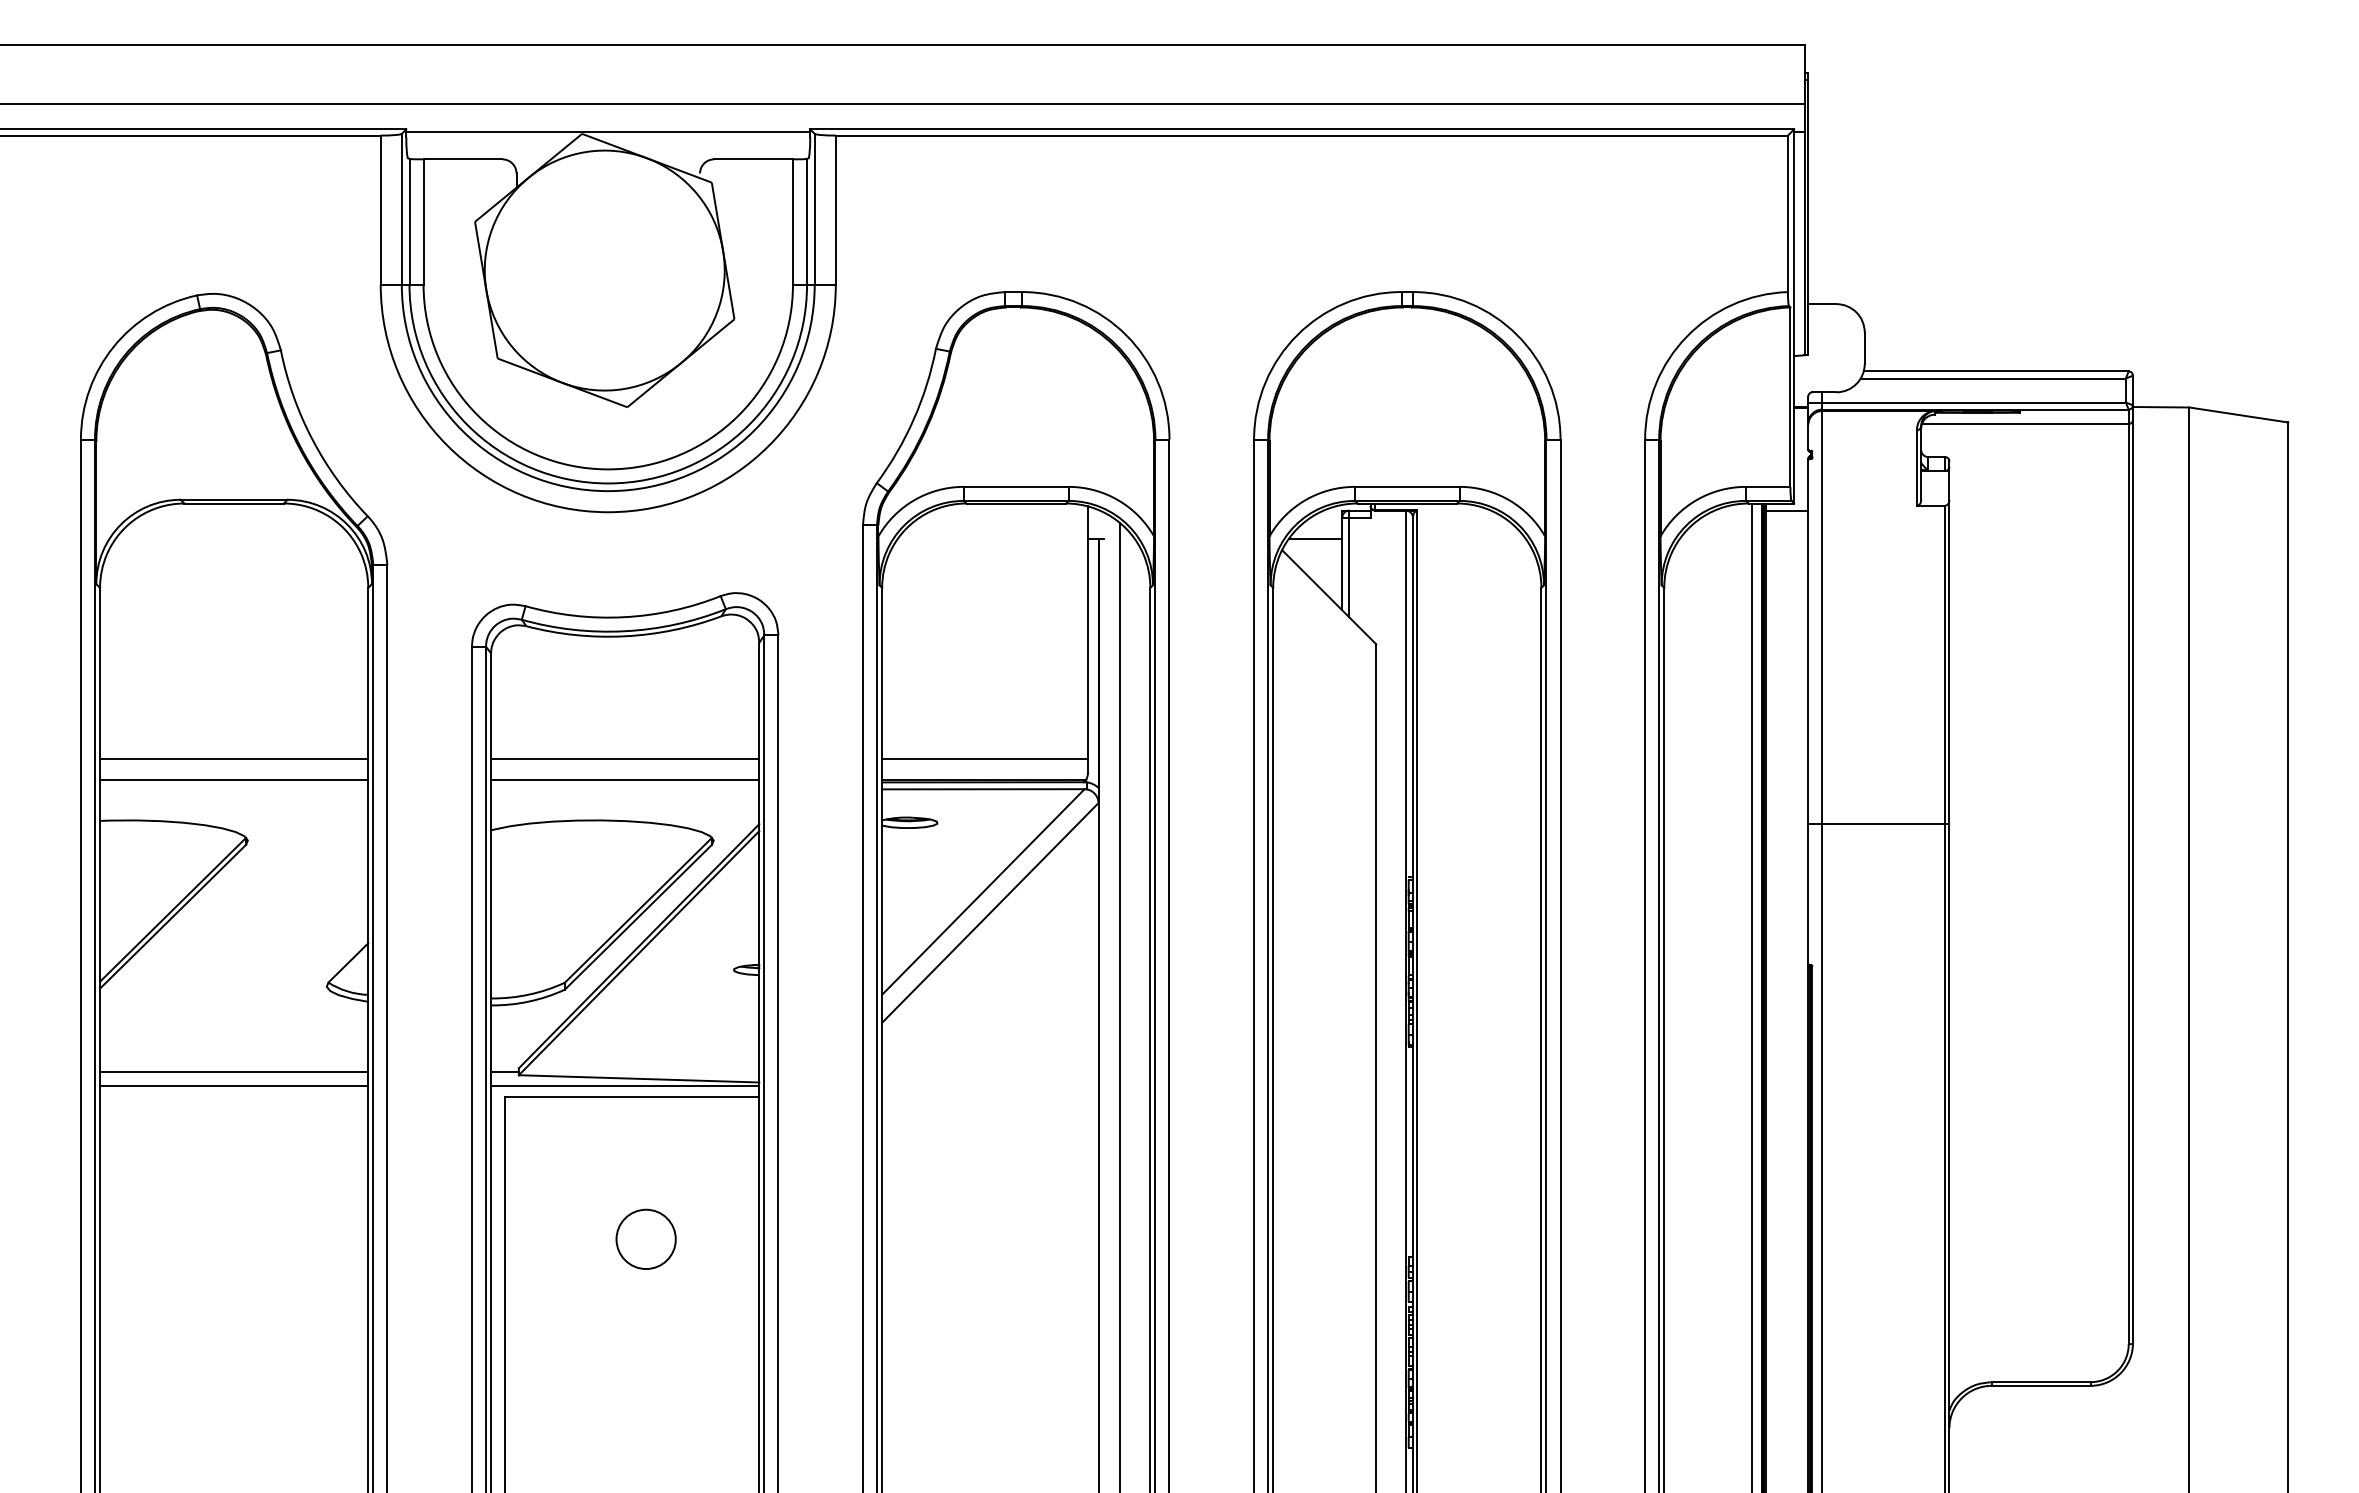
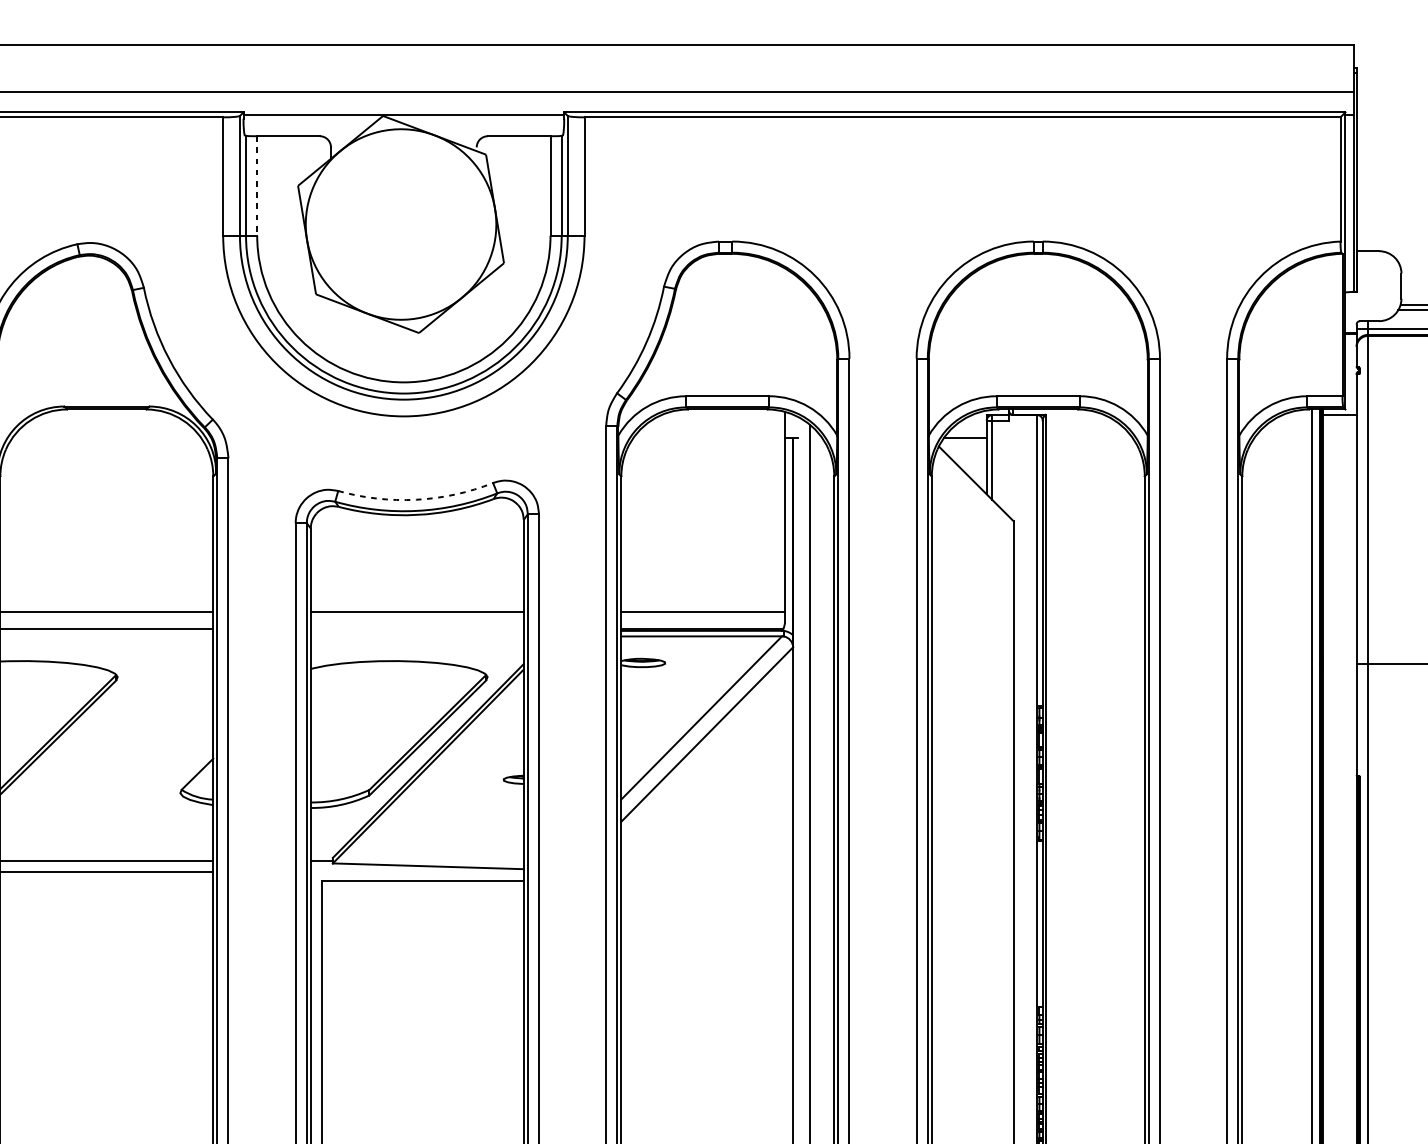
line: (423, 222) -> (257, 186), solid -> dashed
arc: (623, 617) -> (415, 499), solid -> dashed
line: (625, 779) -> (417, 628), removed
line: (625, 1086) -> (417, 872), removed
circle: (645, 1238) -> (433, 993), removed

